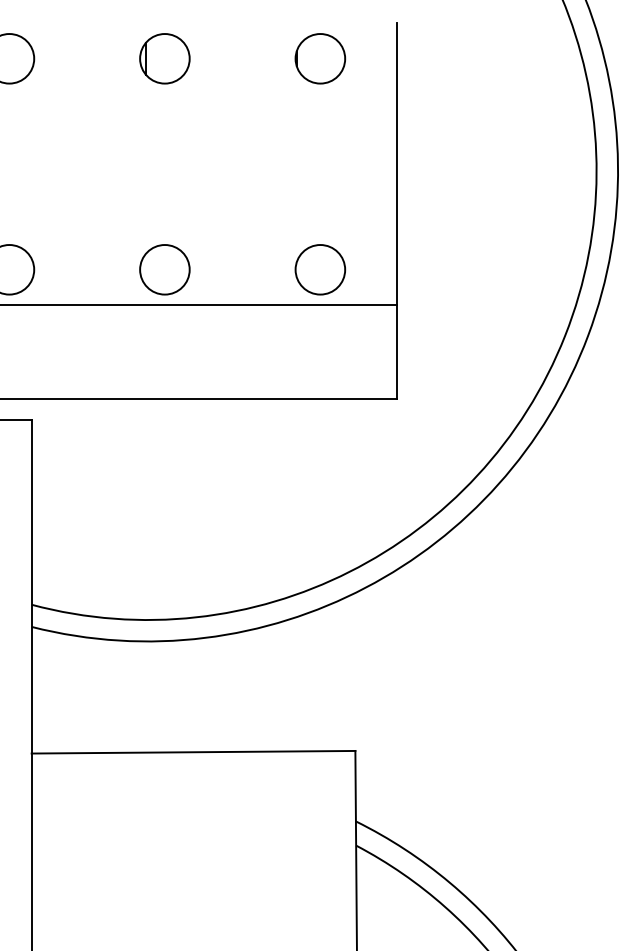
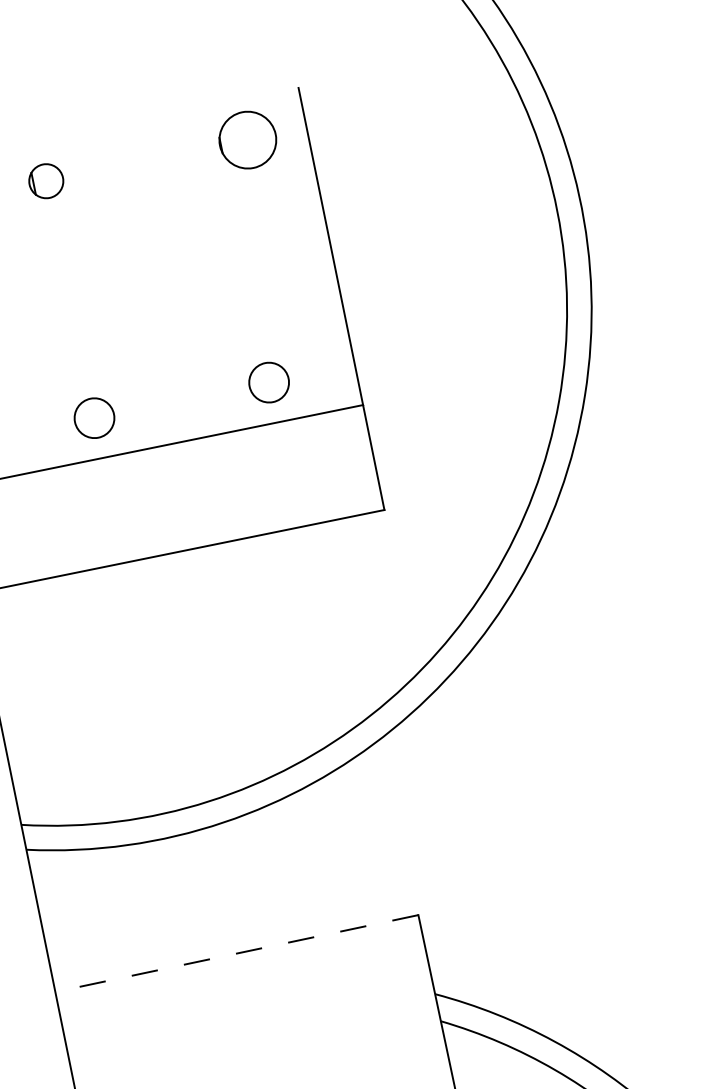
part: (164, 58) -> (45, 180), size x0.6
part: (320, 58) -> (247, 139), moved
circle: (164, 269) -> (93, 417), size x0.7
circle: (320, 269) -> (269, 382), size x0.7
line: (193, 752) -> (236, 953), solid -> dashed

